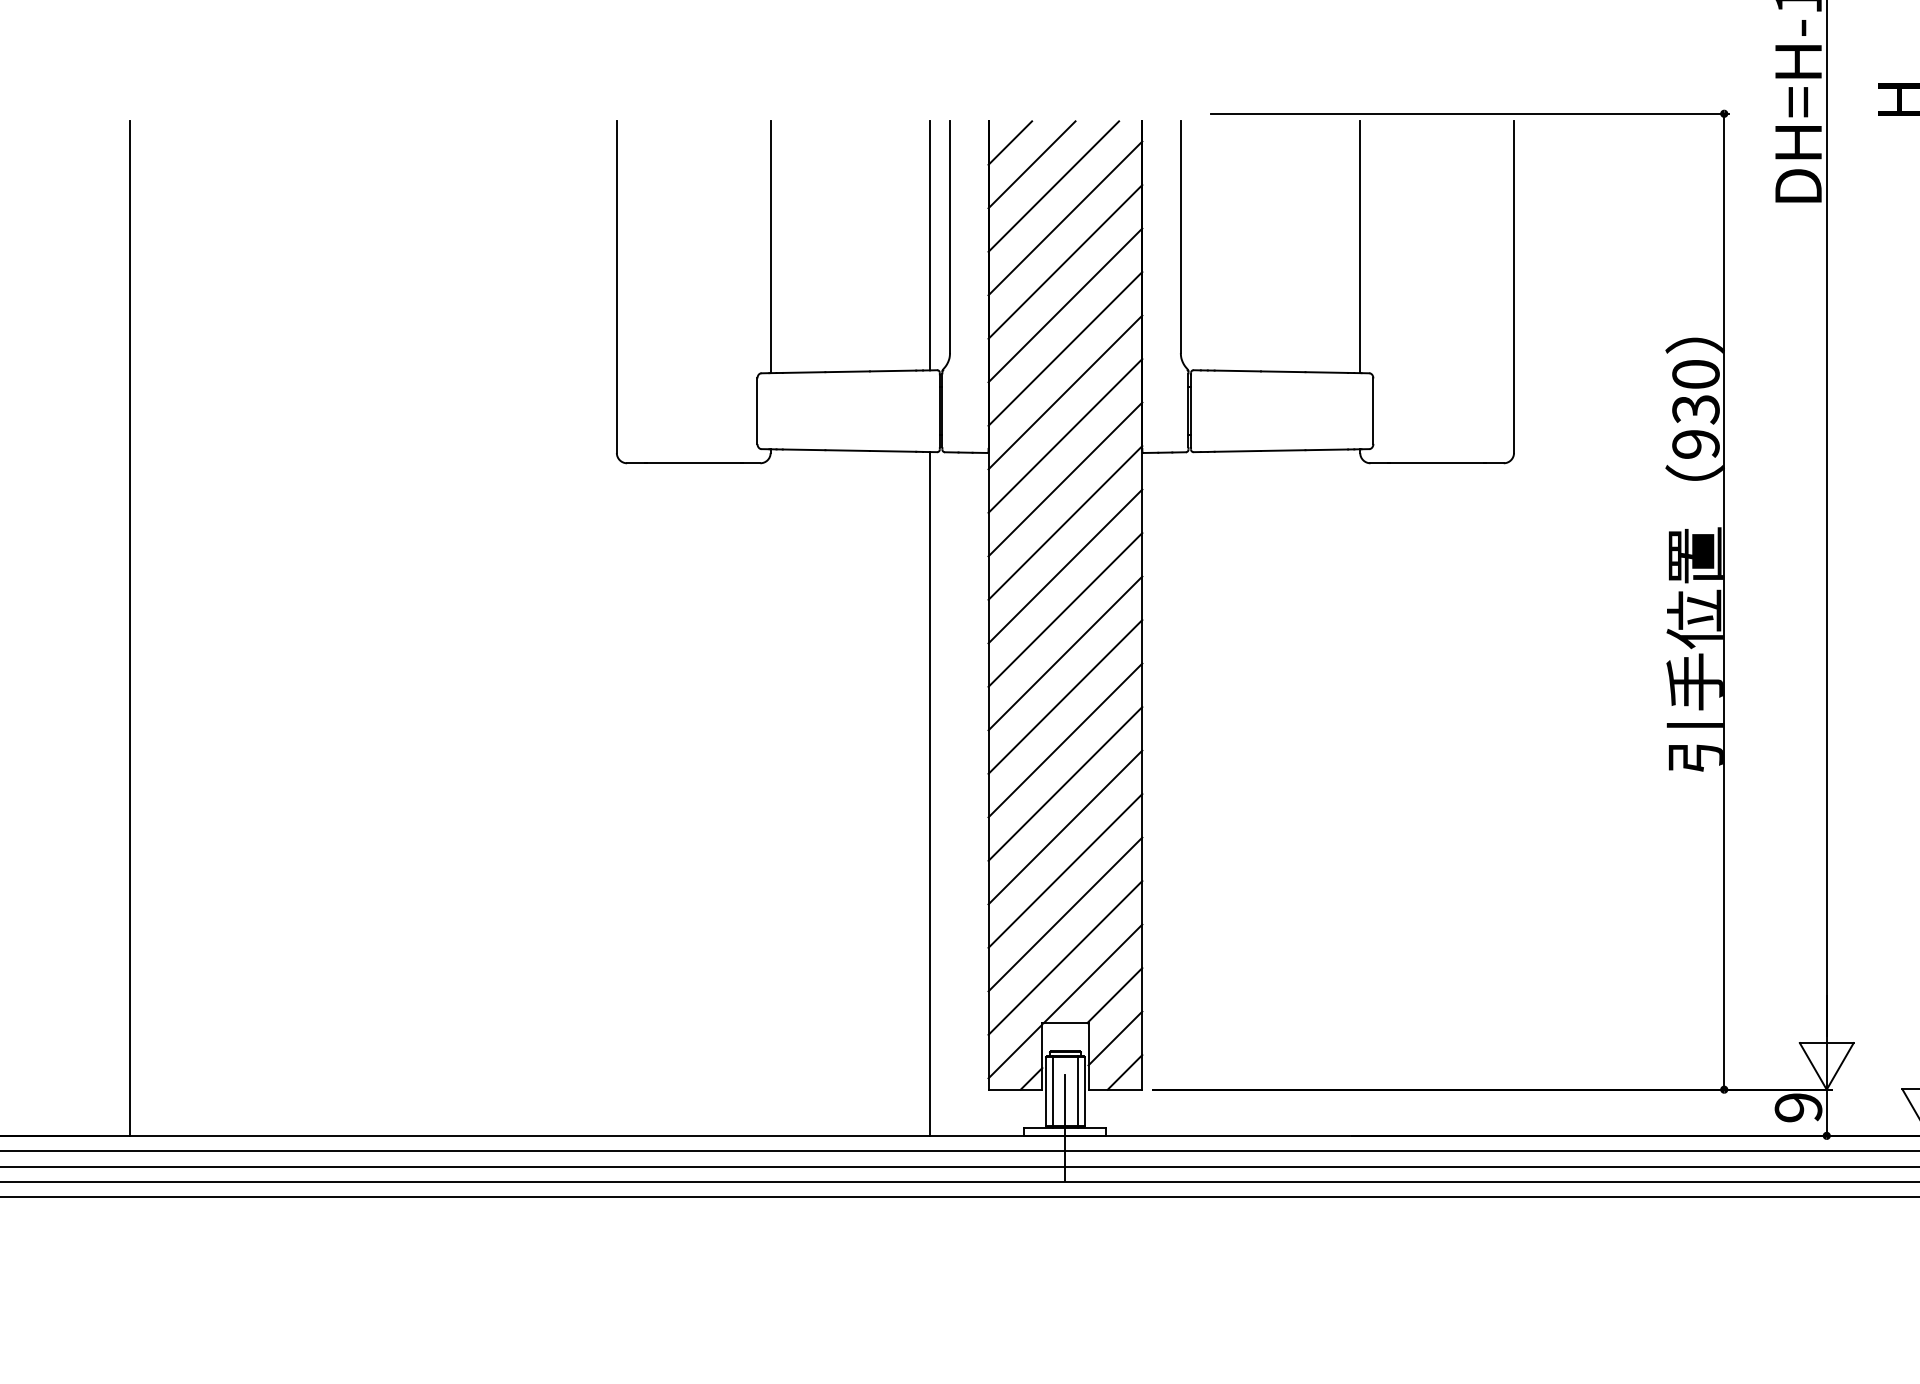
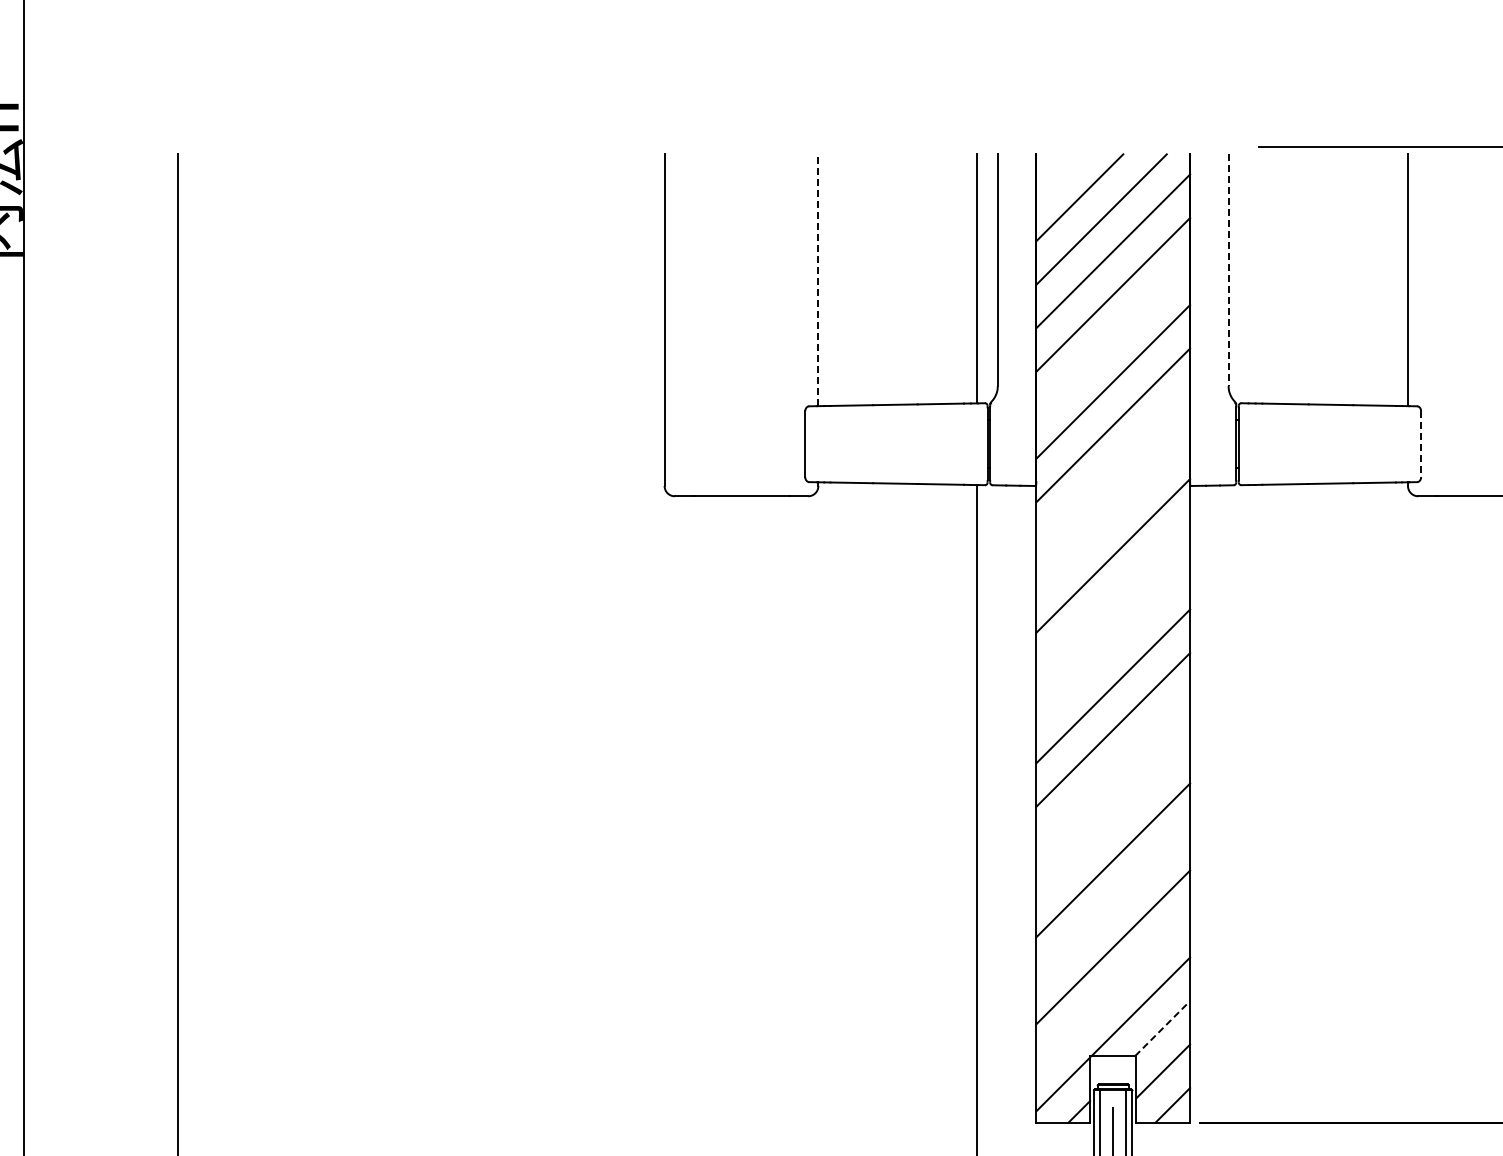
line: (1010, 142) -> (1058, 175), removed
line: (1180, 237) -> (1228, 270), solid -> dashed
line: (770, 247) -> (818, 280), solid -> dashed
line: (1065, 305) -> (1113, 338), removed
line: (1373, 411) -> (1421, 444), solid -> dashed
line: (1065, 435) -> (1113, 468), removed
line: (1065, 479) -> (1113, 512), removed
line: (1065, 566) -> (1113, 599), removed
line: (1065, 609) -> (1113, 642), removed
line: (1065, 740) -> (1113, 773), removed
line: (1065, 783) -> (1113, 816), removed
line: (1065, 870) -> (1113, 903), removed
line: (1065, 957) -> (1113, 990), removed
line: (1114, 995) -> (1162, 1028), solid -> dashed

